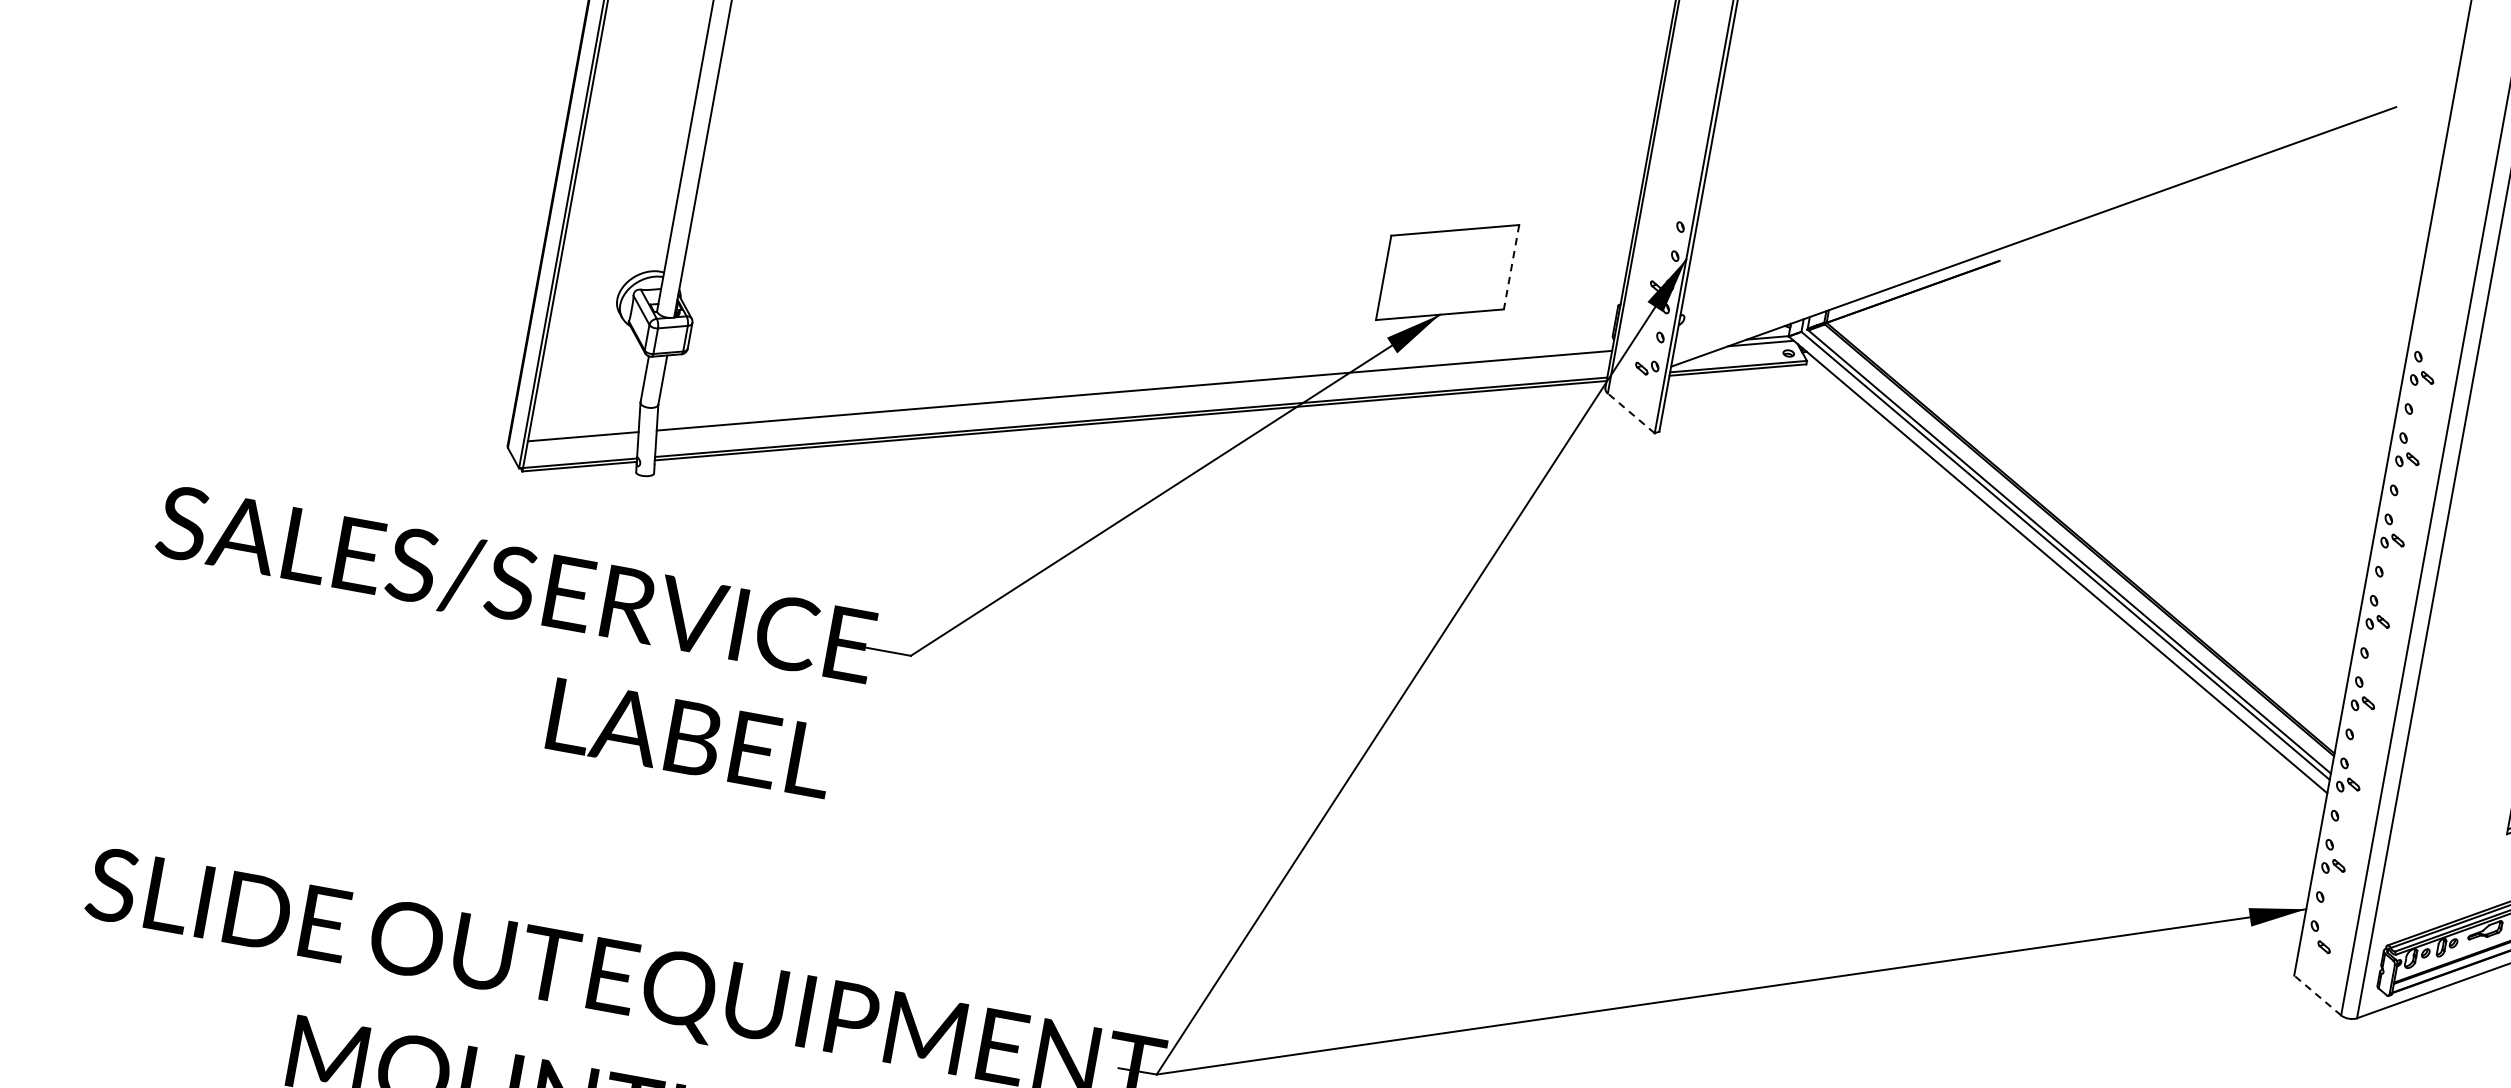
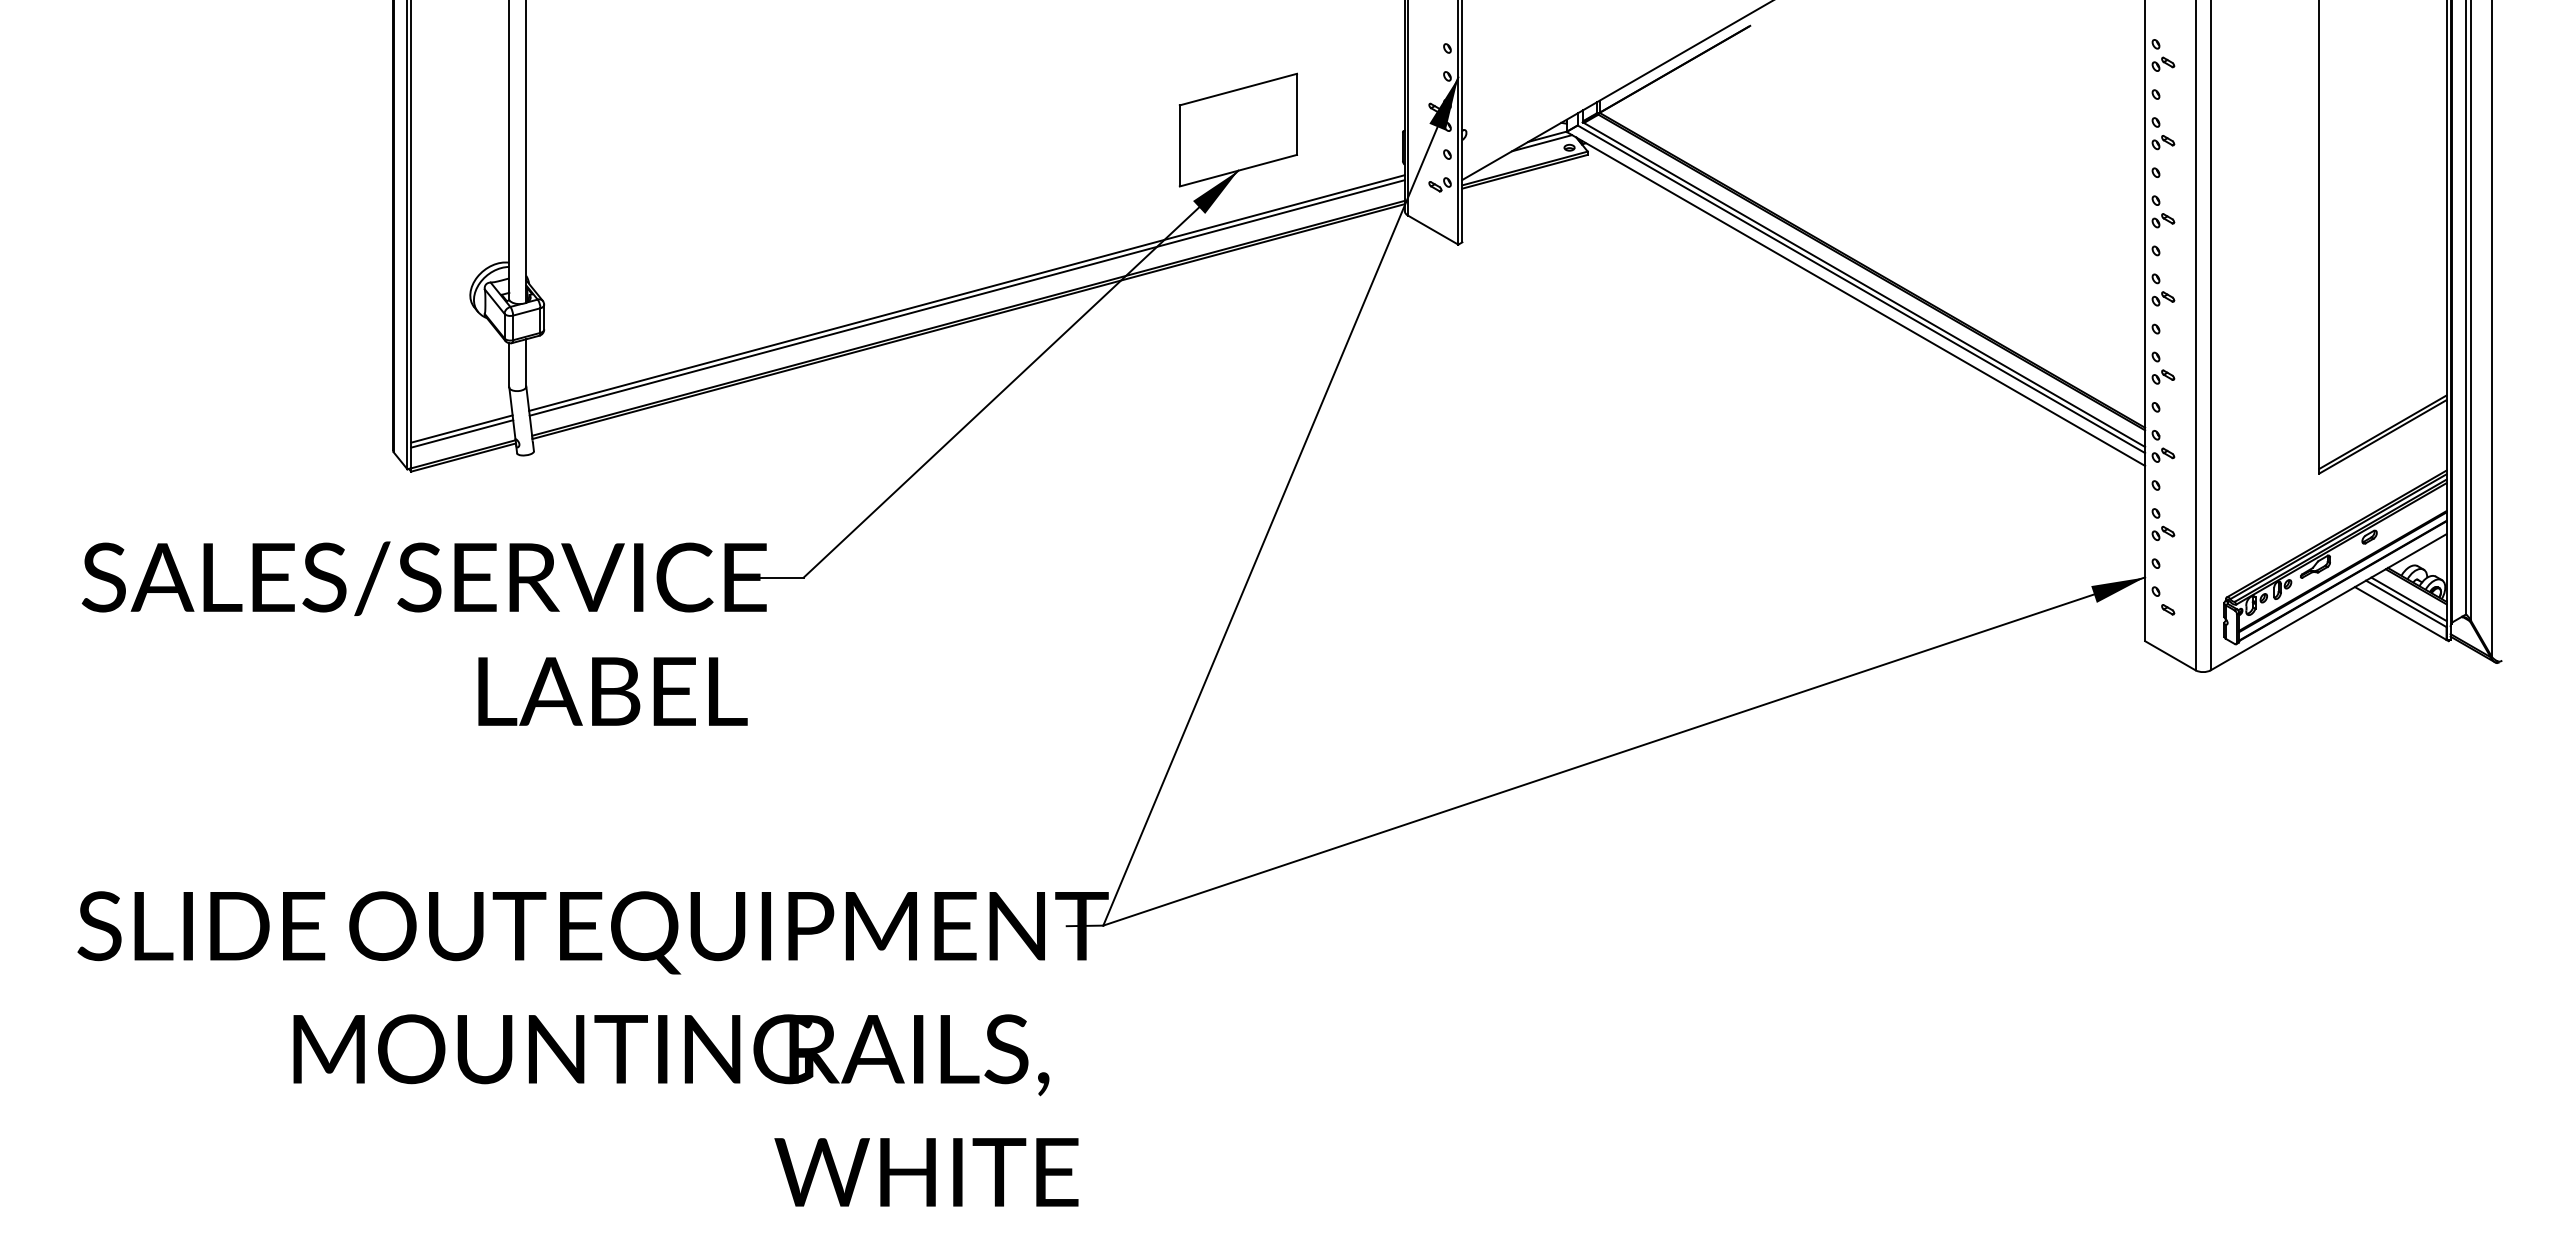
line: (1512, 267) -> (1297, 114), dashed -> solid
line: (1133, 395) -> (966, 297), added
line: (1630, 412) -> (1432, 229), dashed -> solid
line: (583, 441) -> (462, 433), added
line: (2316, 995) -> (2169, 655), dashed -> solid

